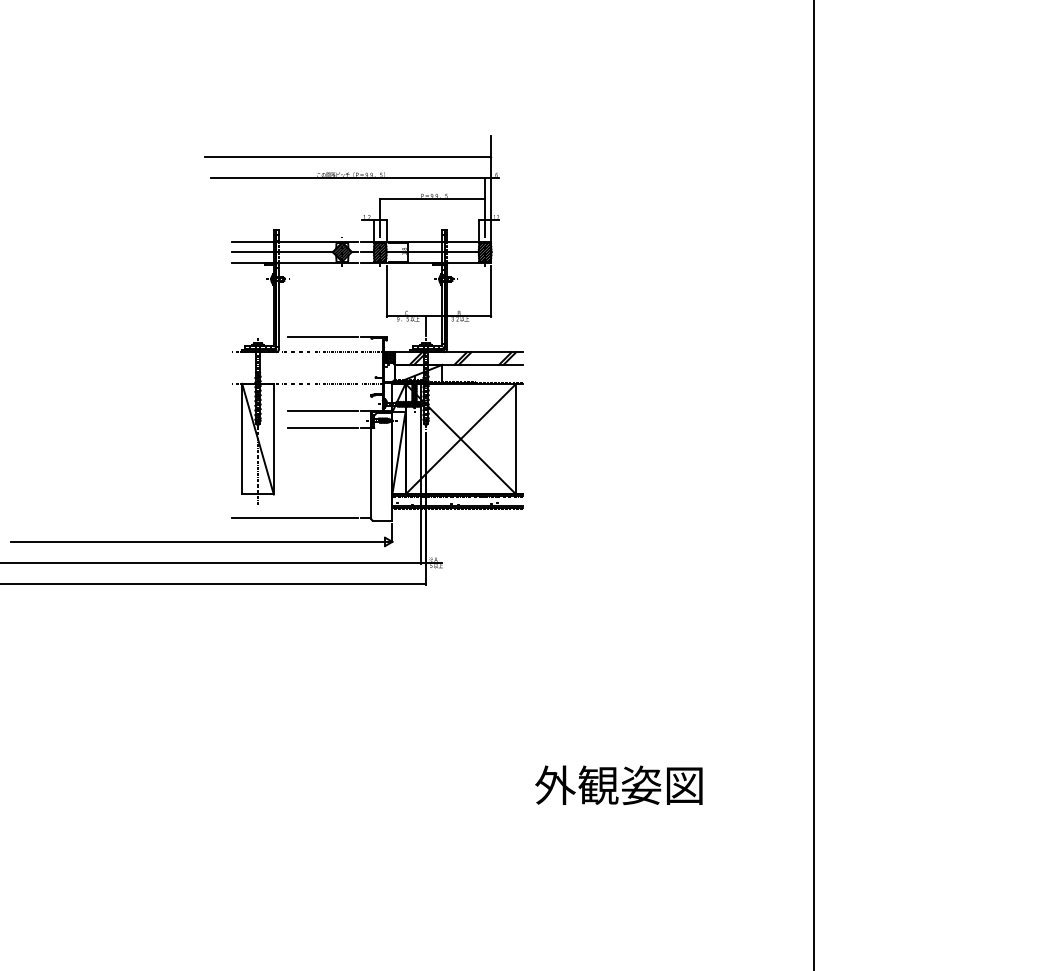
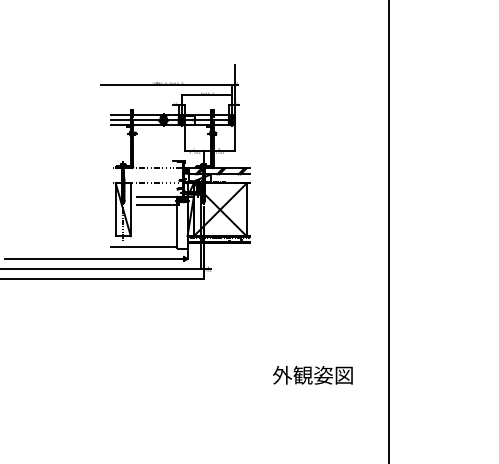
line: (346, 158) -> (165, 75), removed
line: (323, 338) -> (154, 161), removed
text: (618, 783) -> (312, 374), moved

